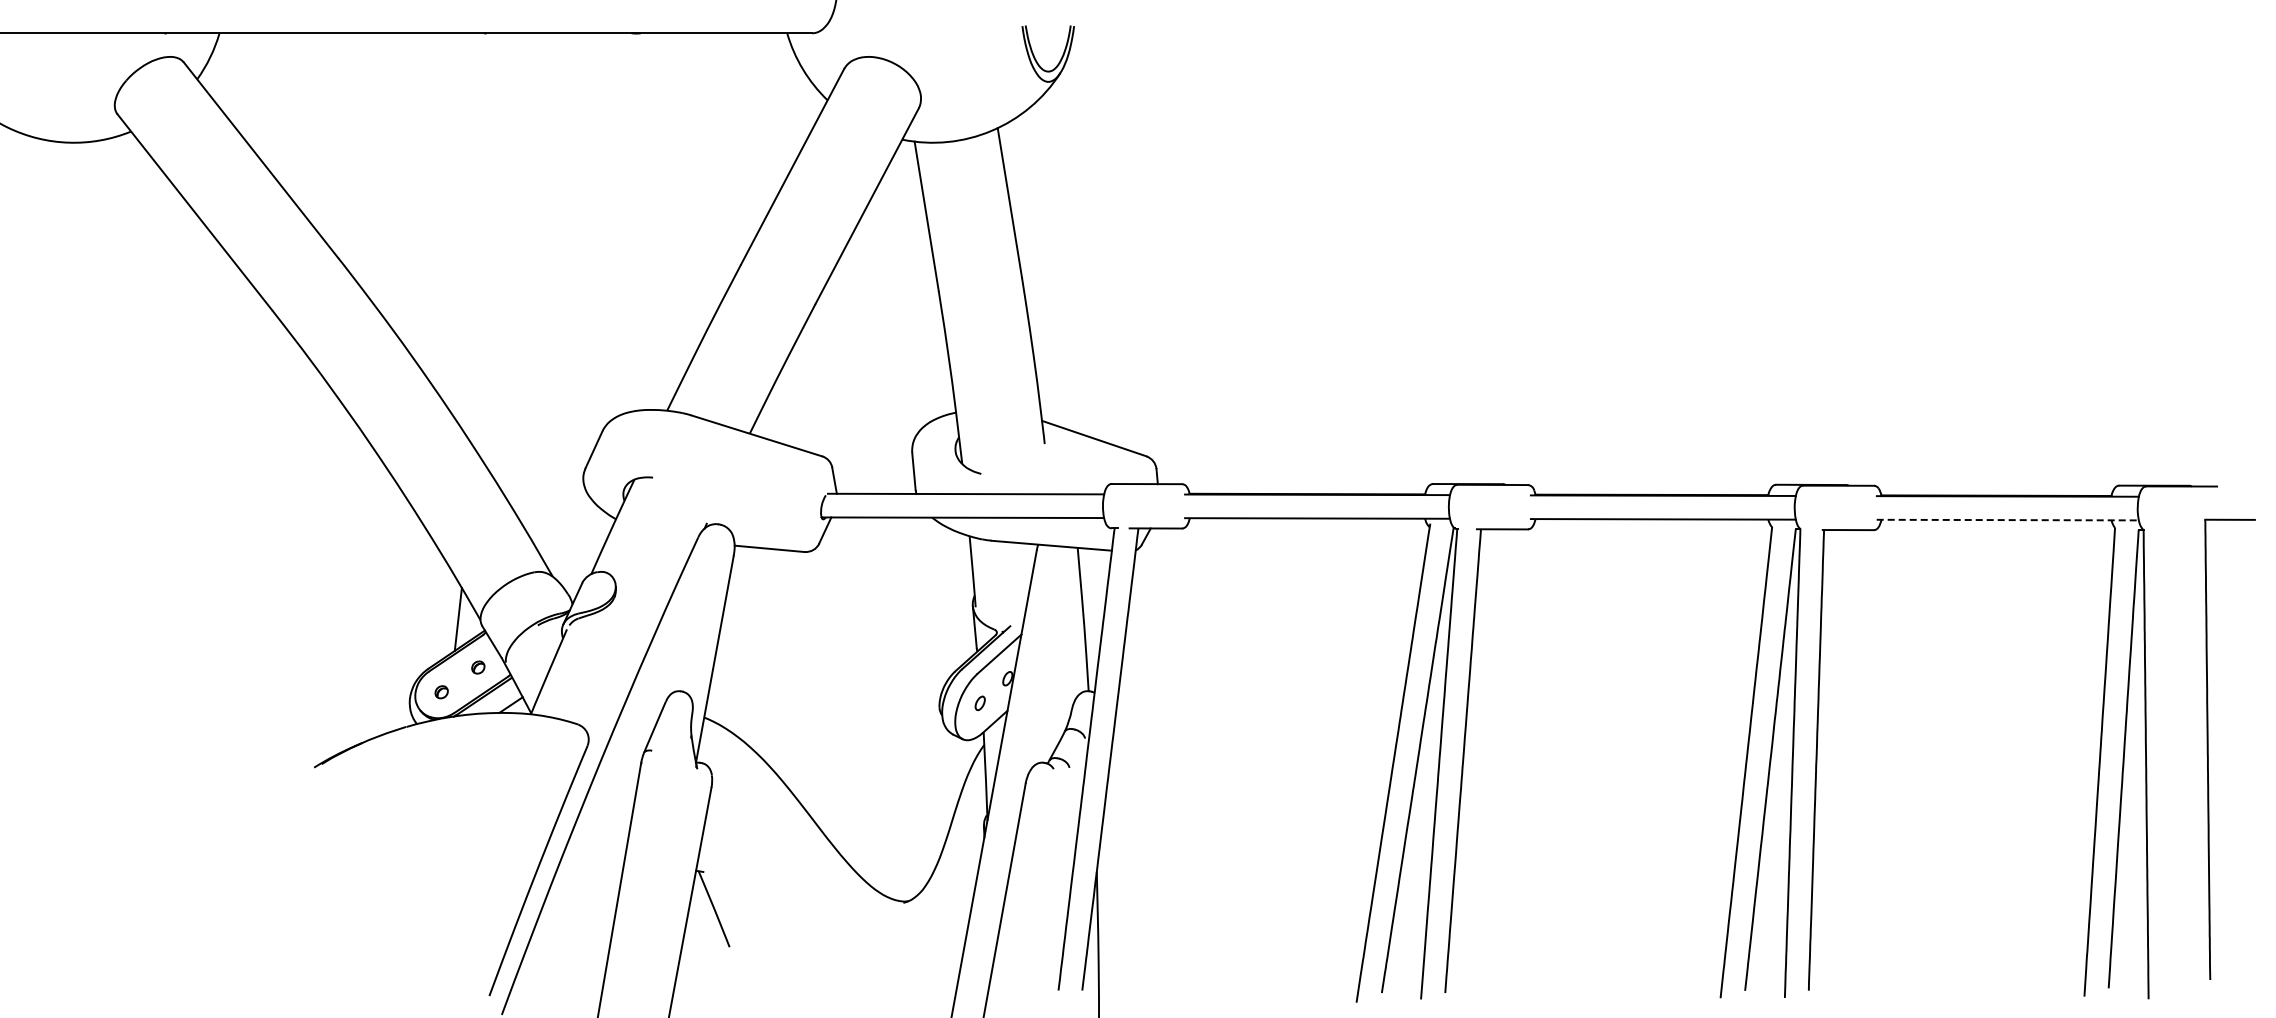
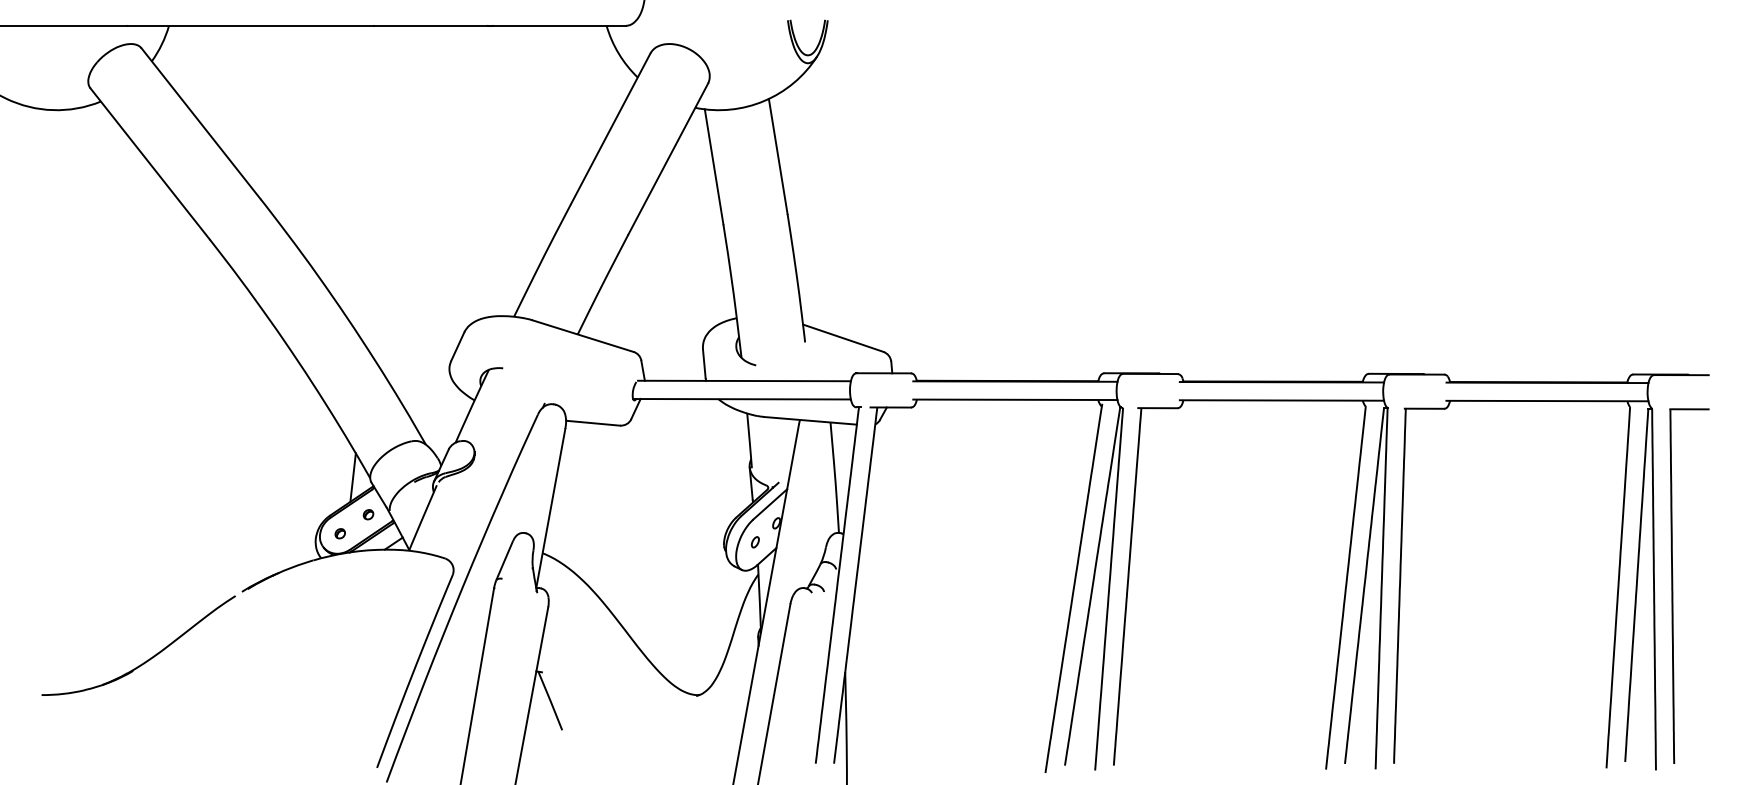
line: (2008, 520) -> (1547, 401), dashed -> solid
part: (2208, 748) -> (1672, 585), moved
part: (192, 855) -> (148, 659), added

